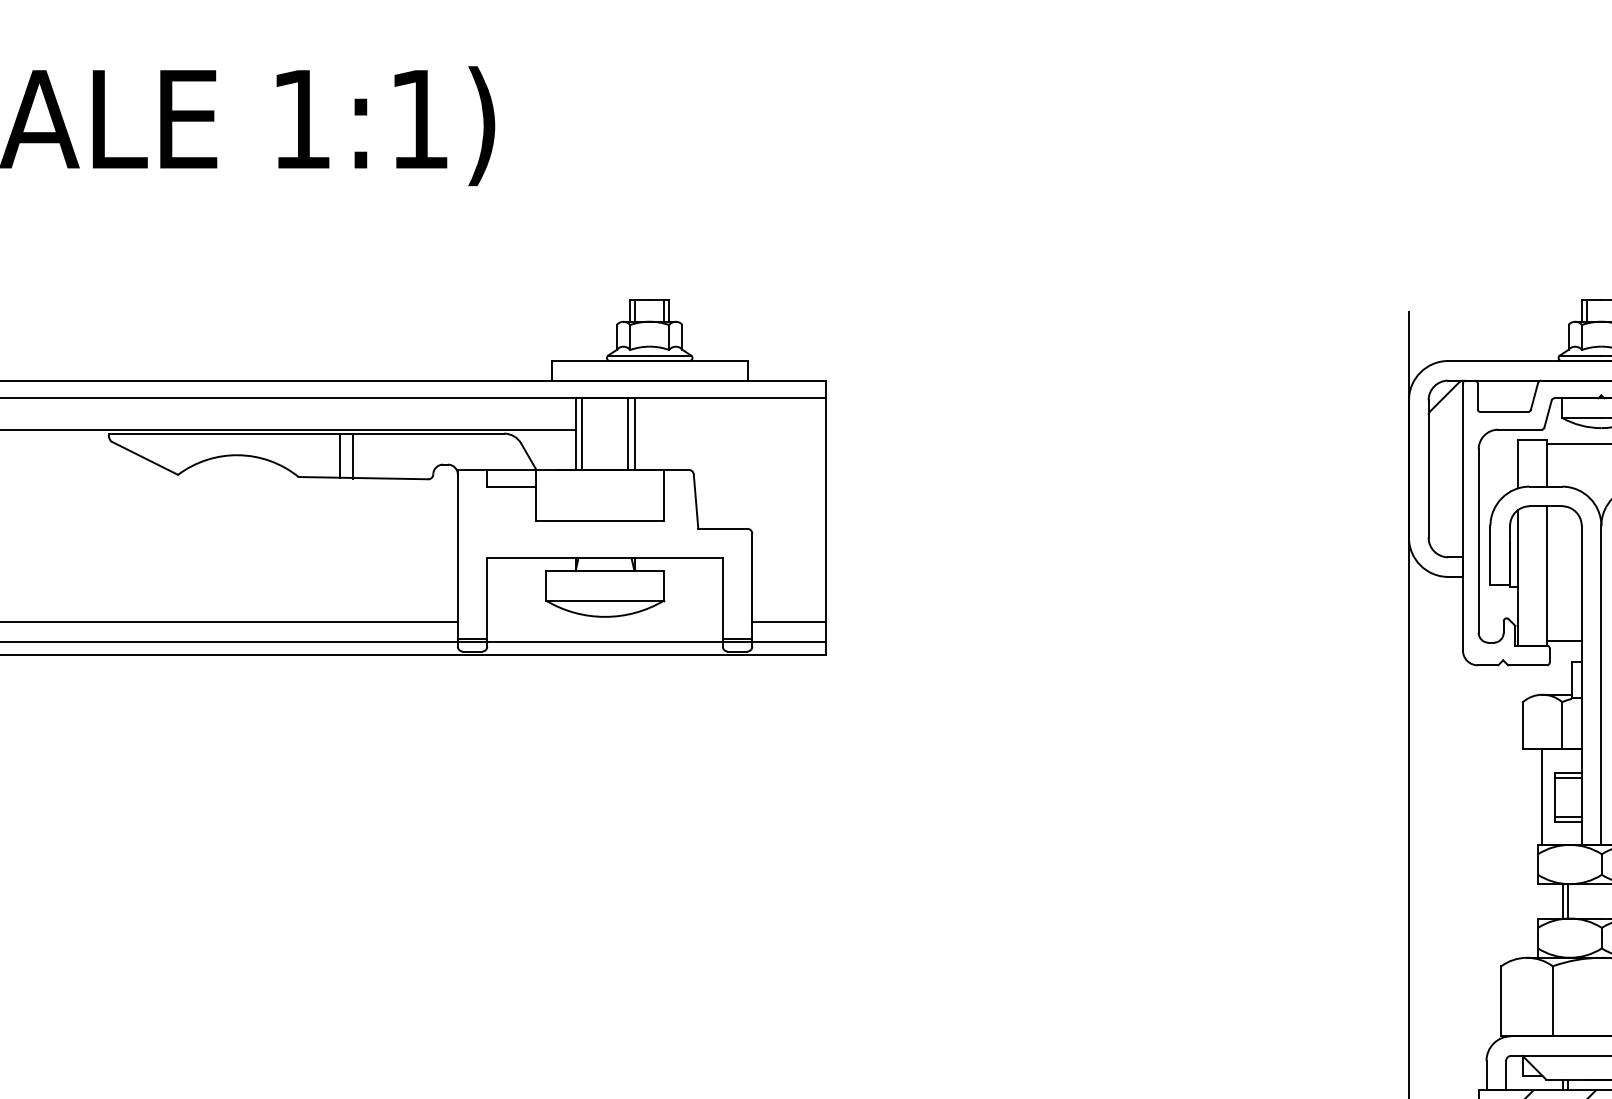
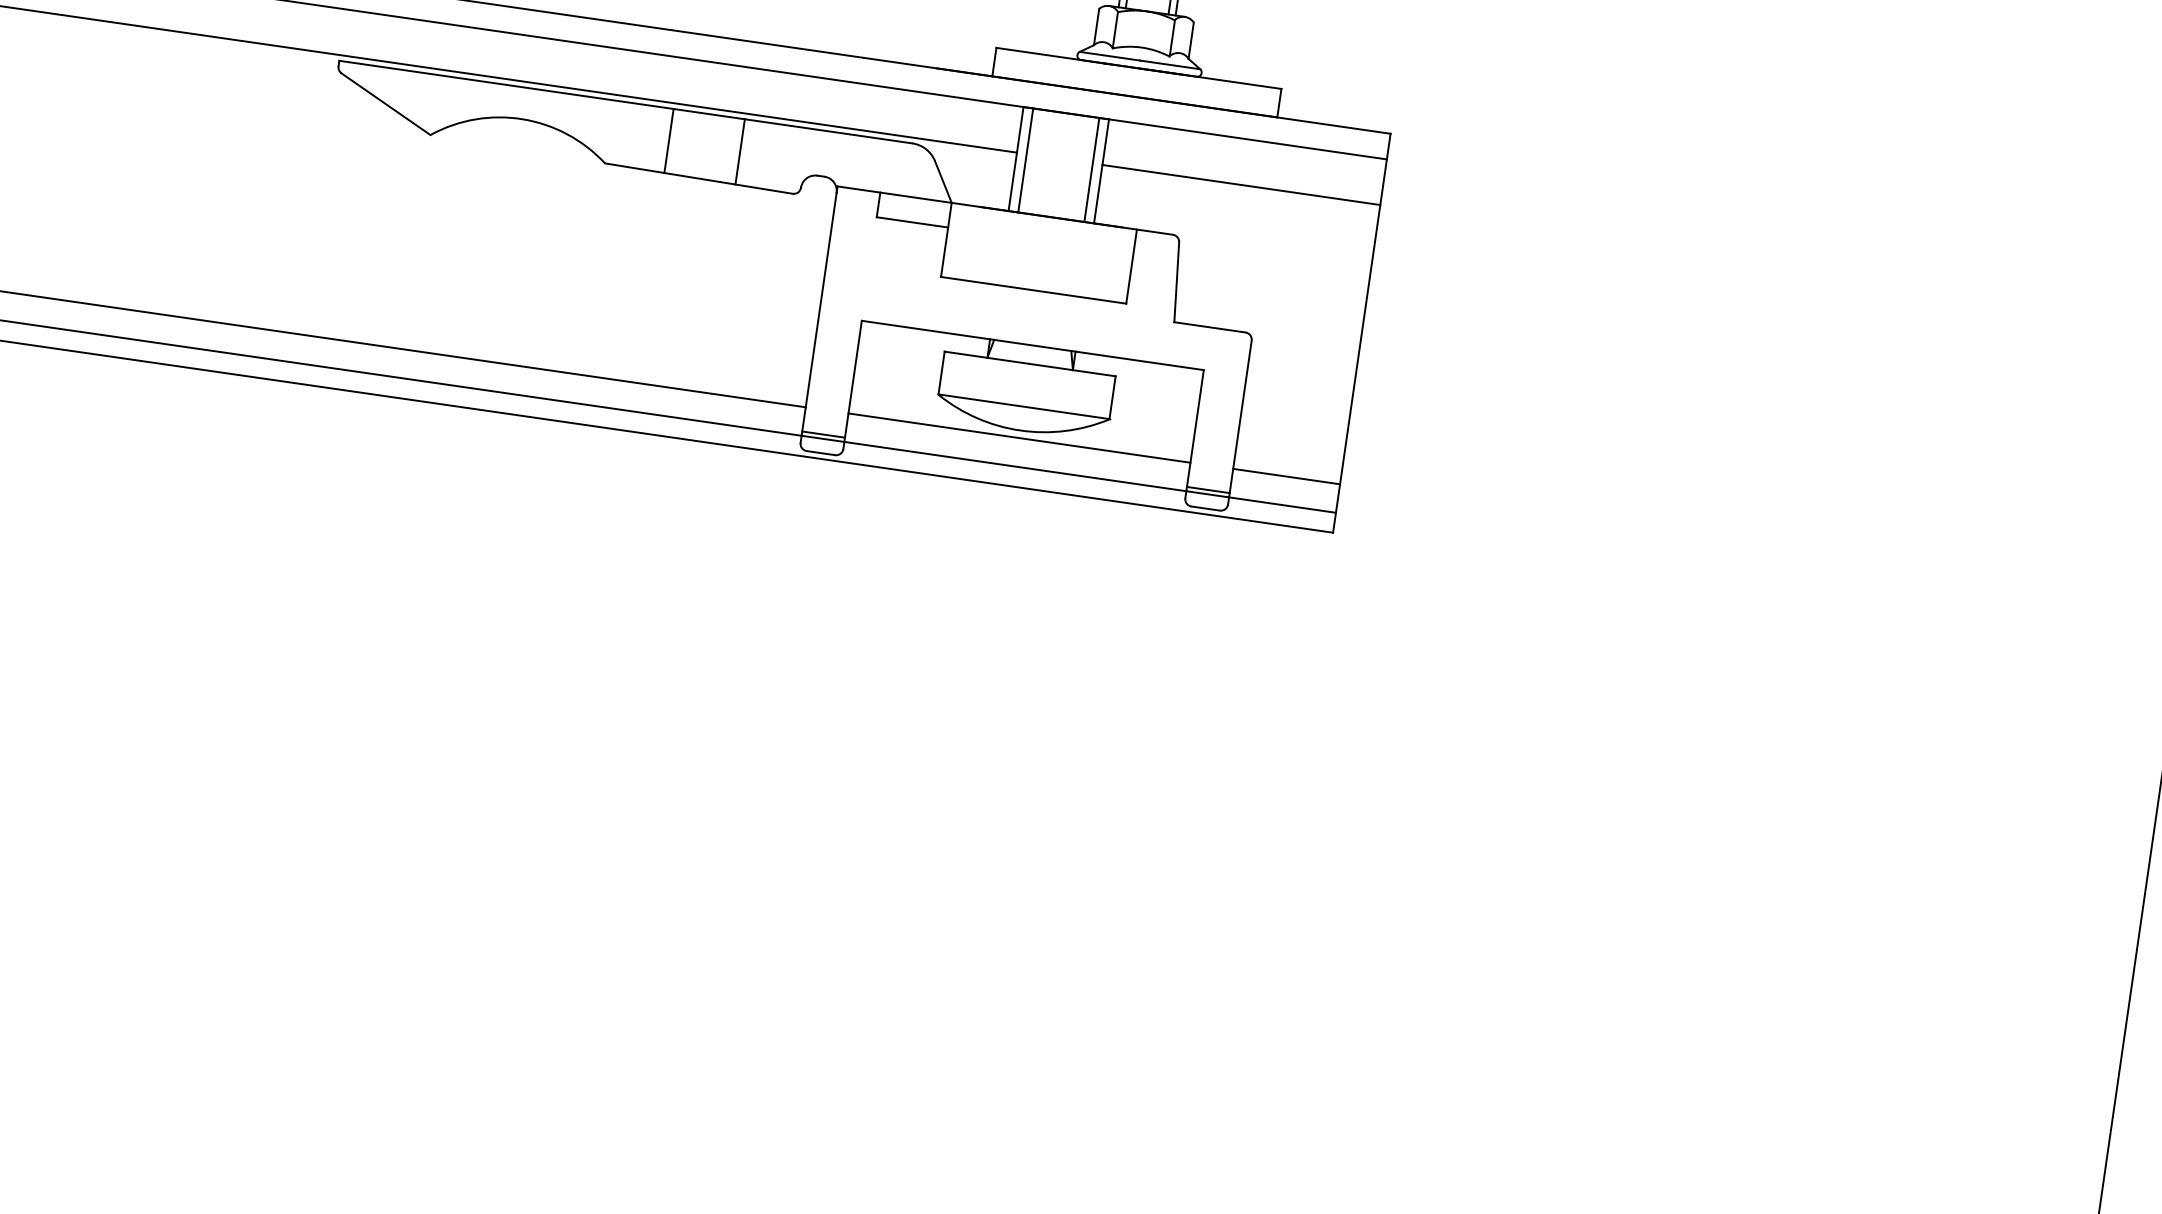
line: (729, 429) -> (1240, 184), added
line: (352, 455) -> (739, 150), moved
line: (604, 622) -> (1018, 438), added

